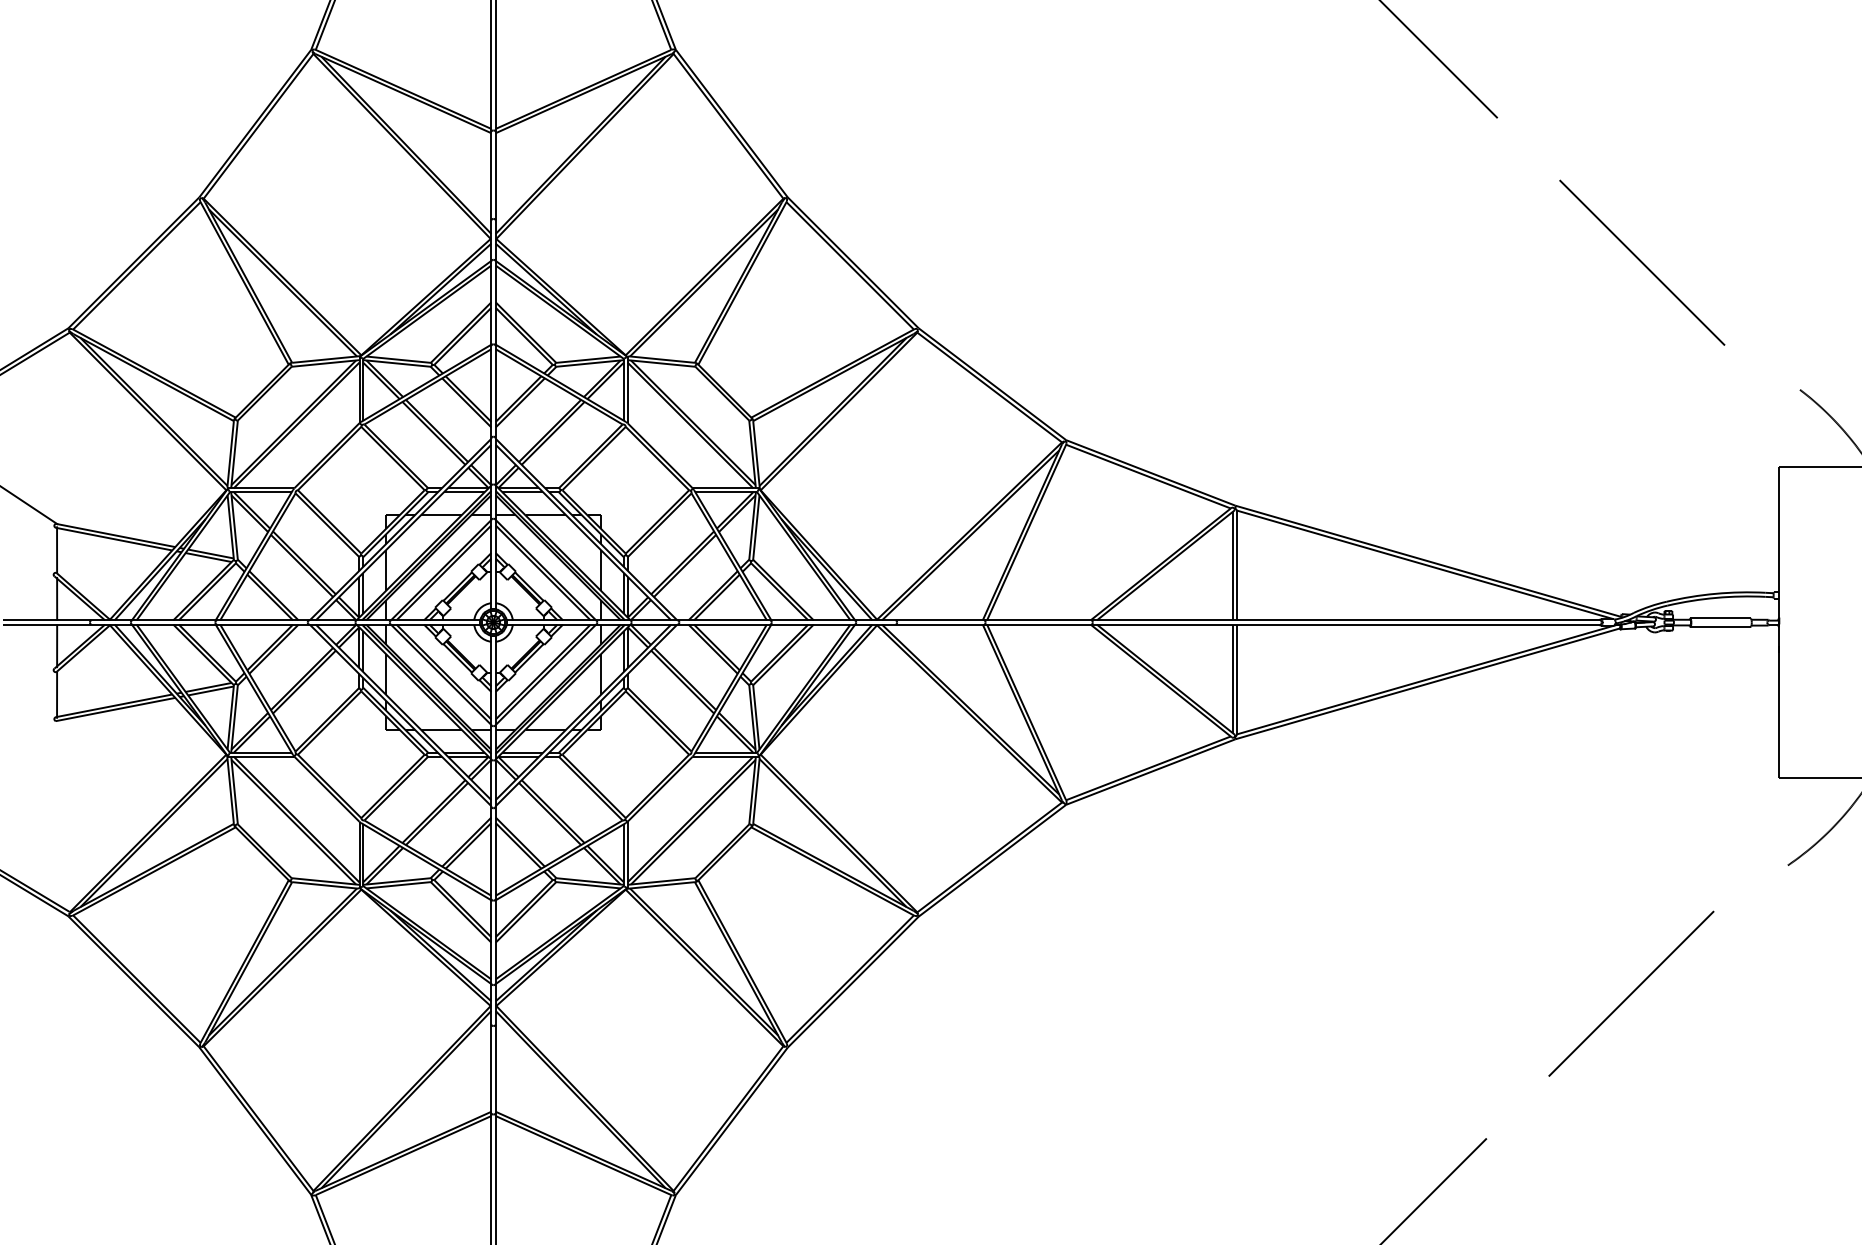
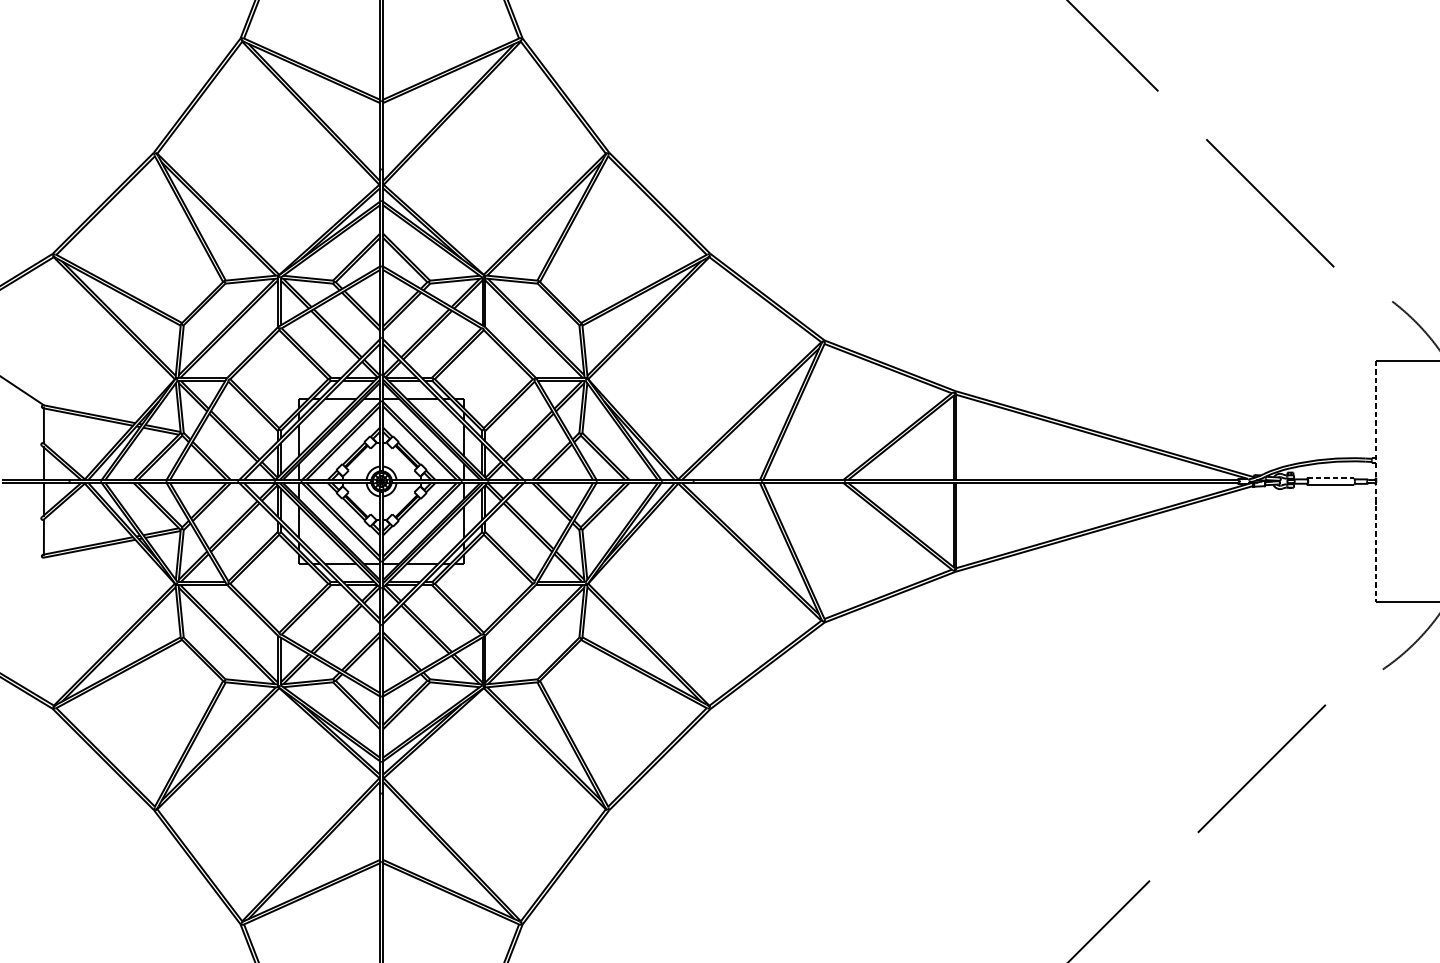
line: (1721, 618) -> (1331, 478), solid -> dashed
line: (1779, 622) -> (1376, 481), solid -> dashed

